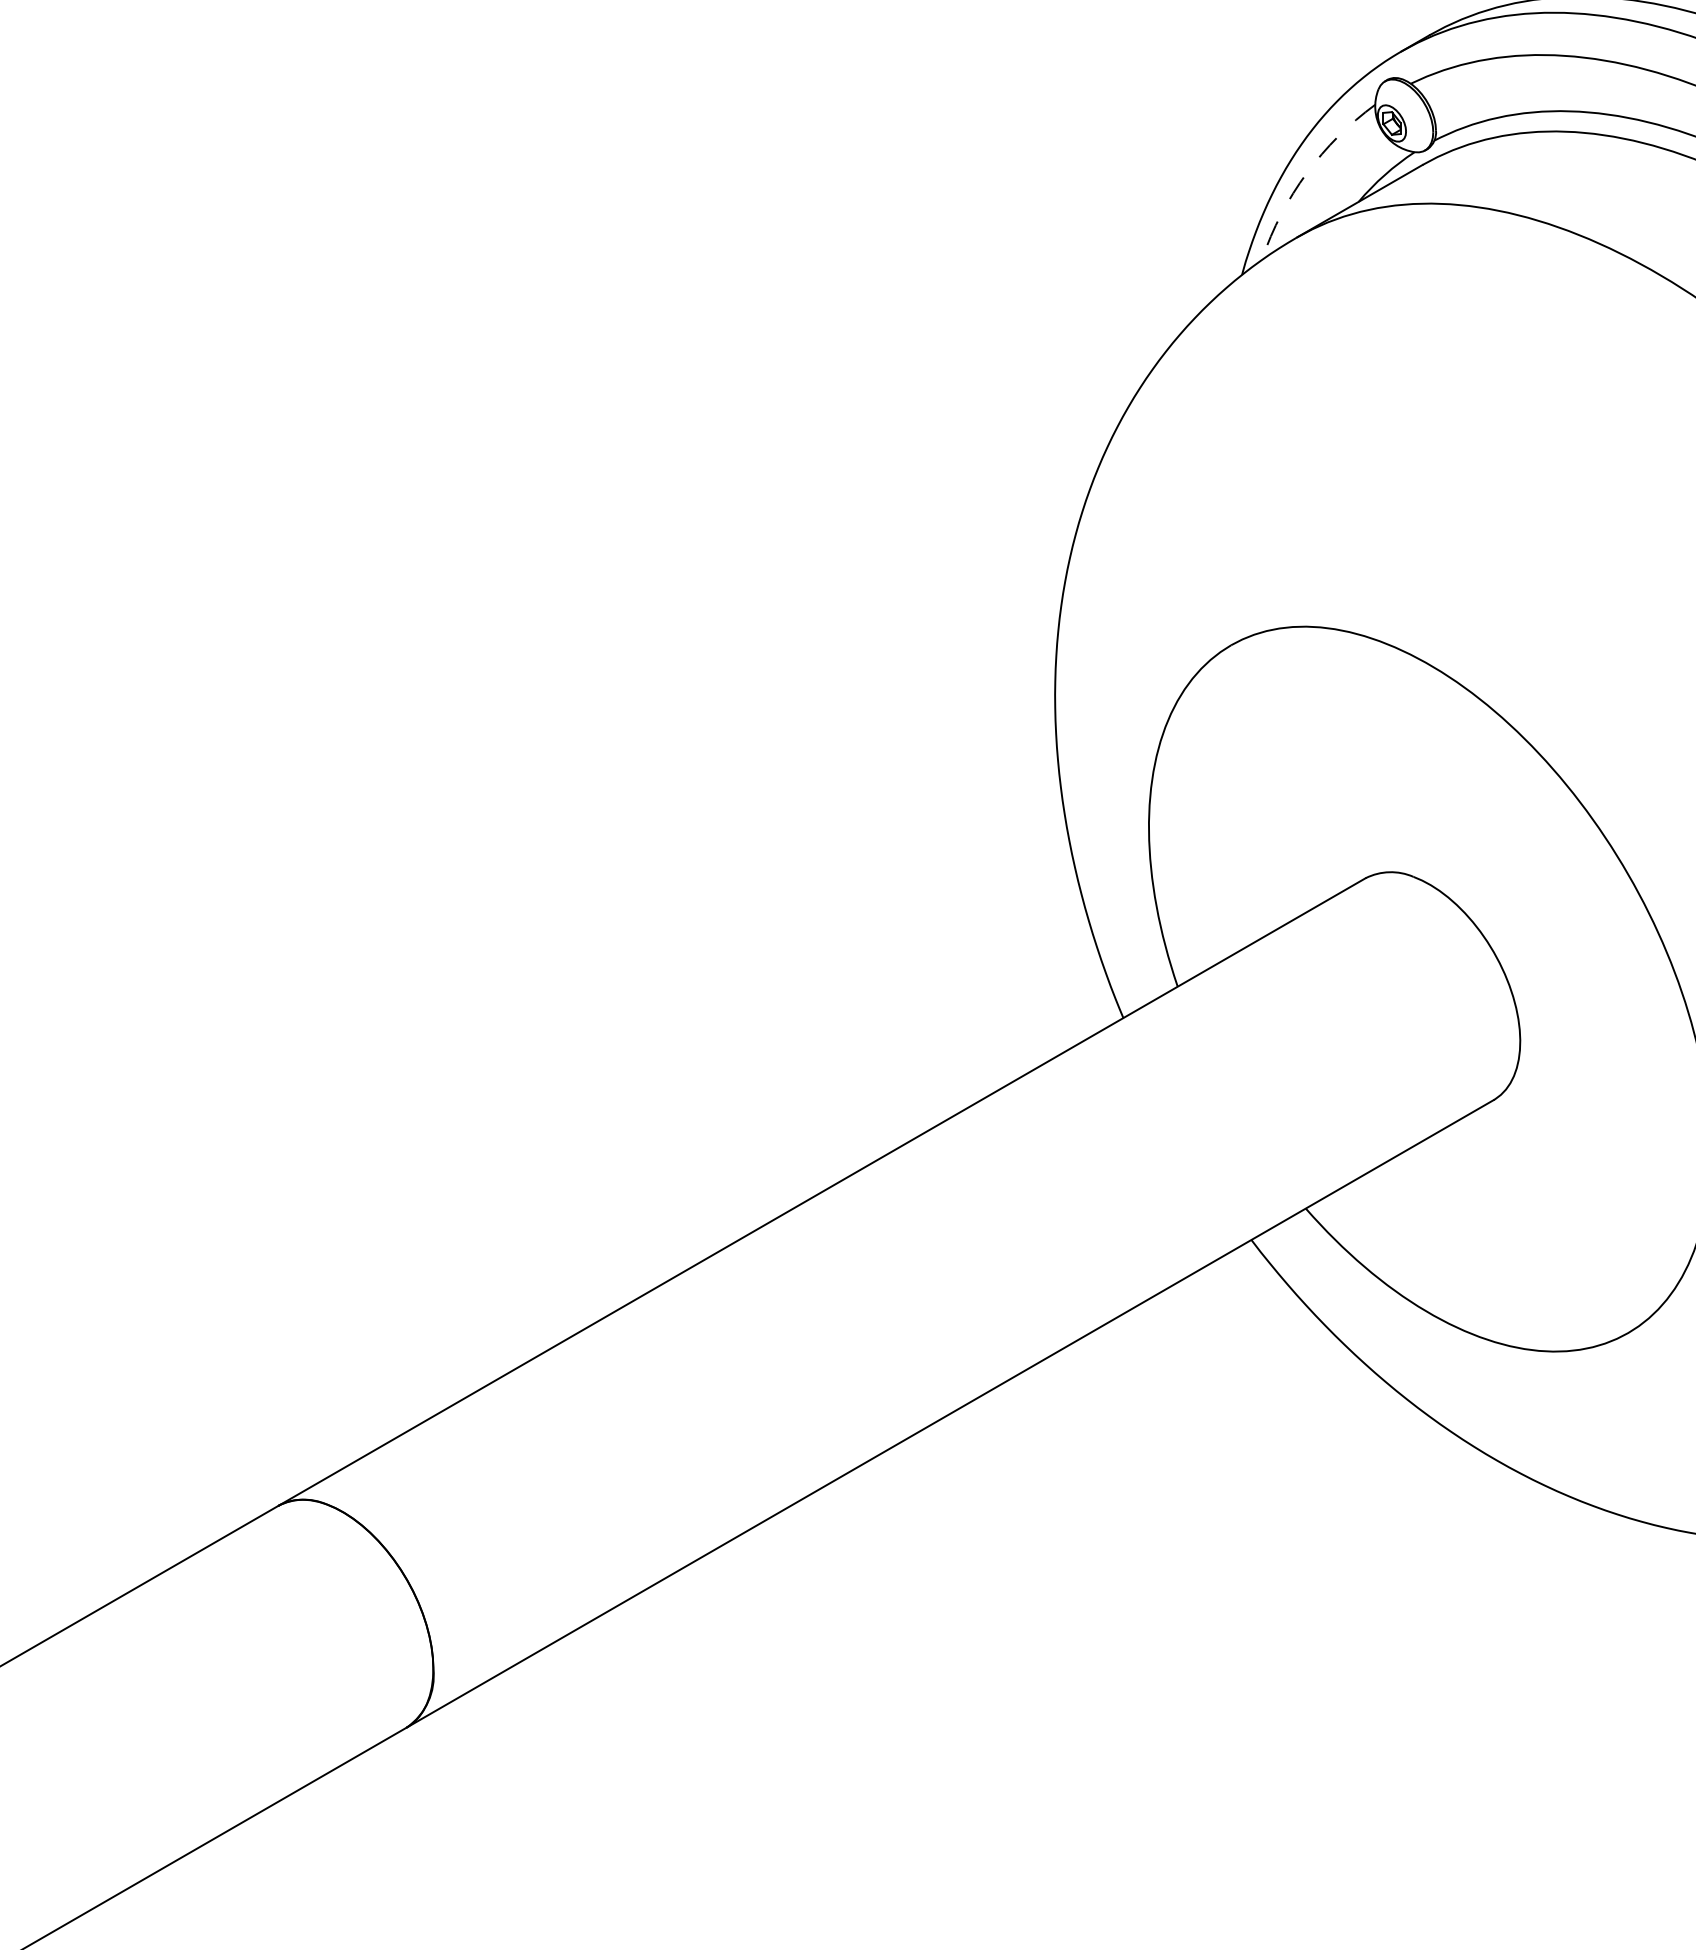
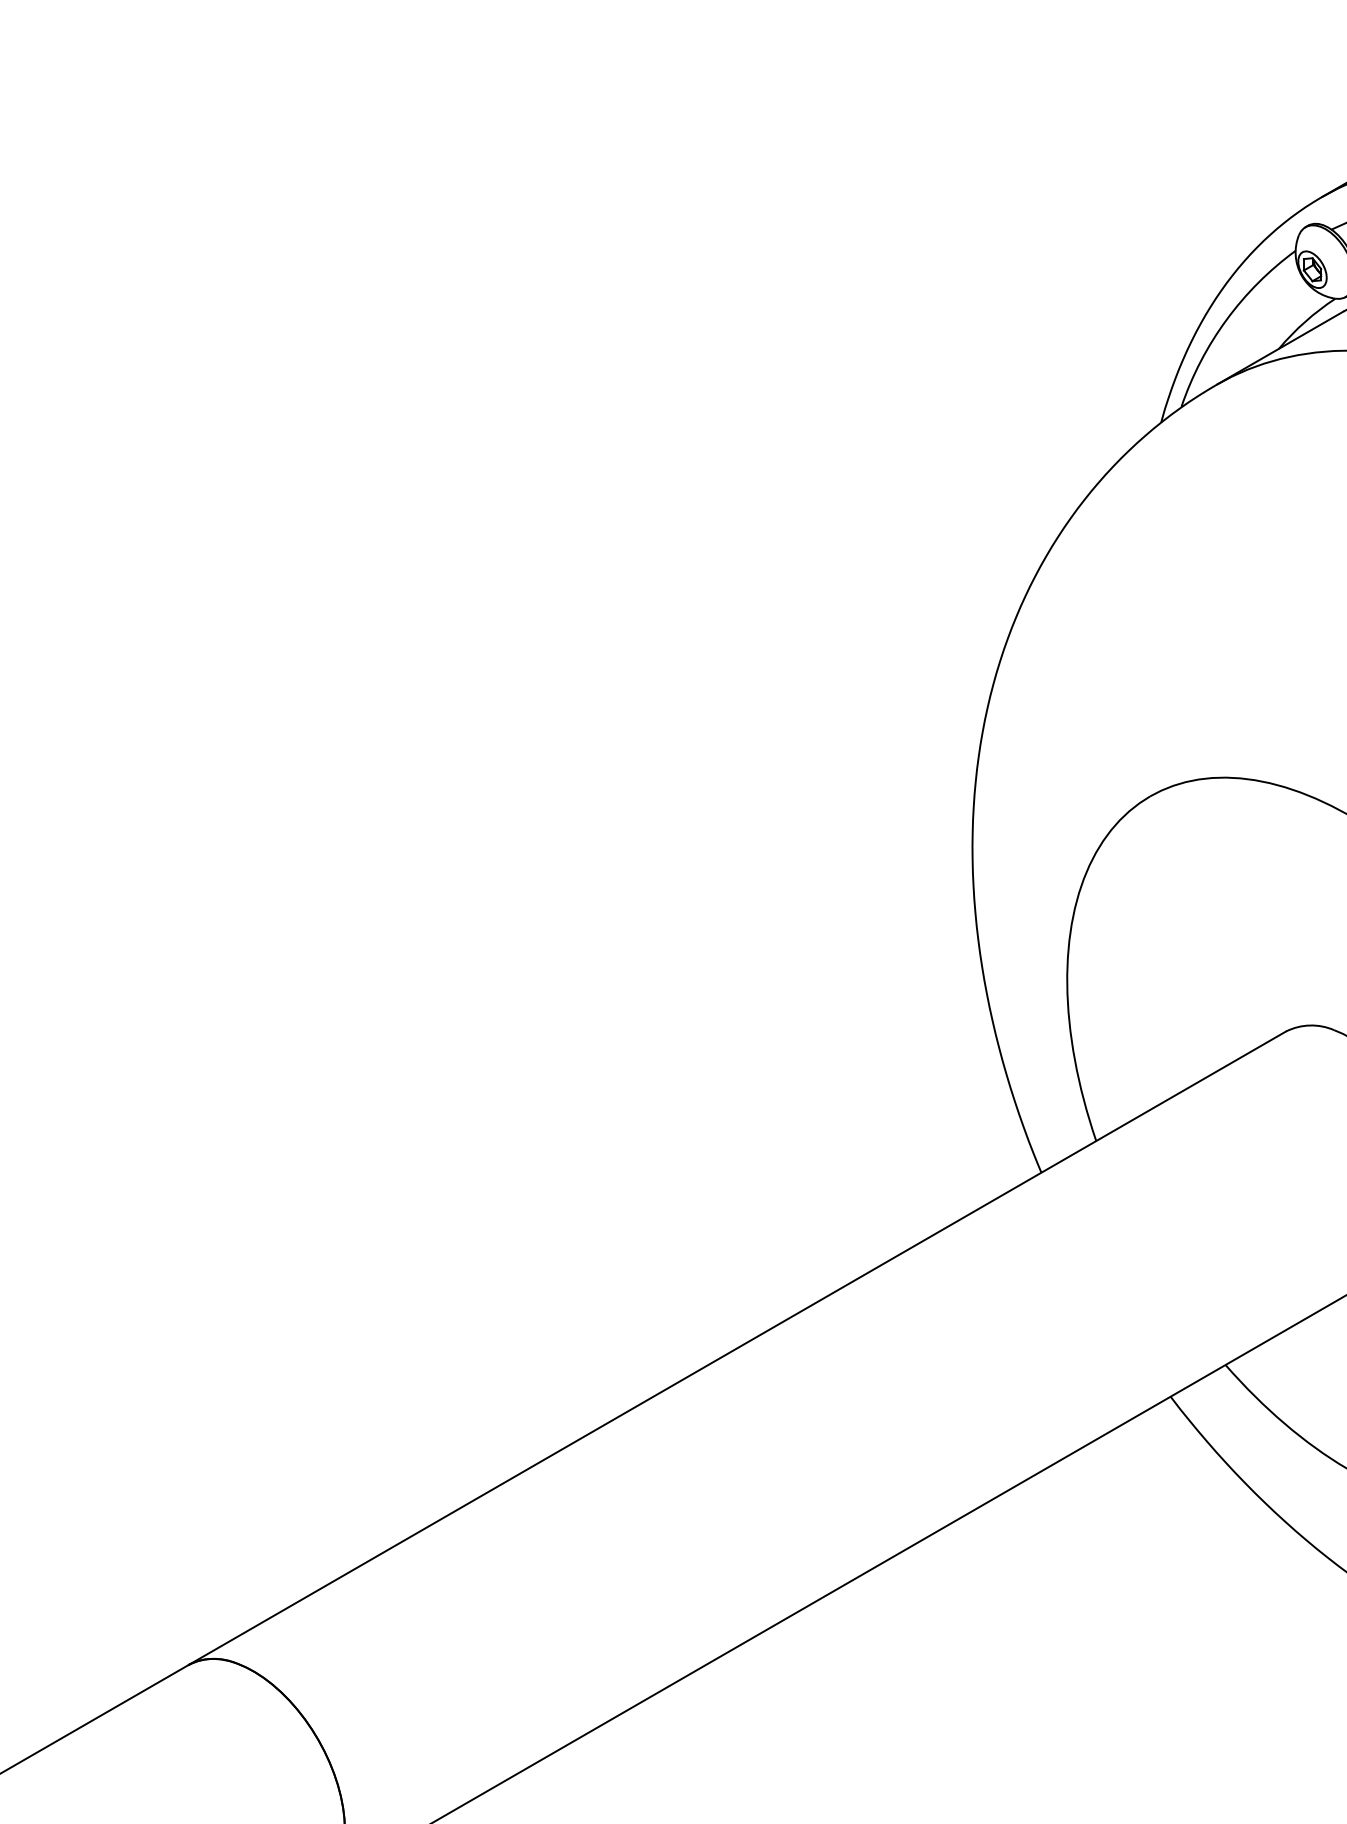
arc: (1306, 173) -> (1226, 320), dashed -> solid

